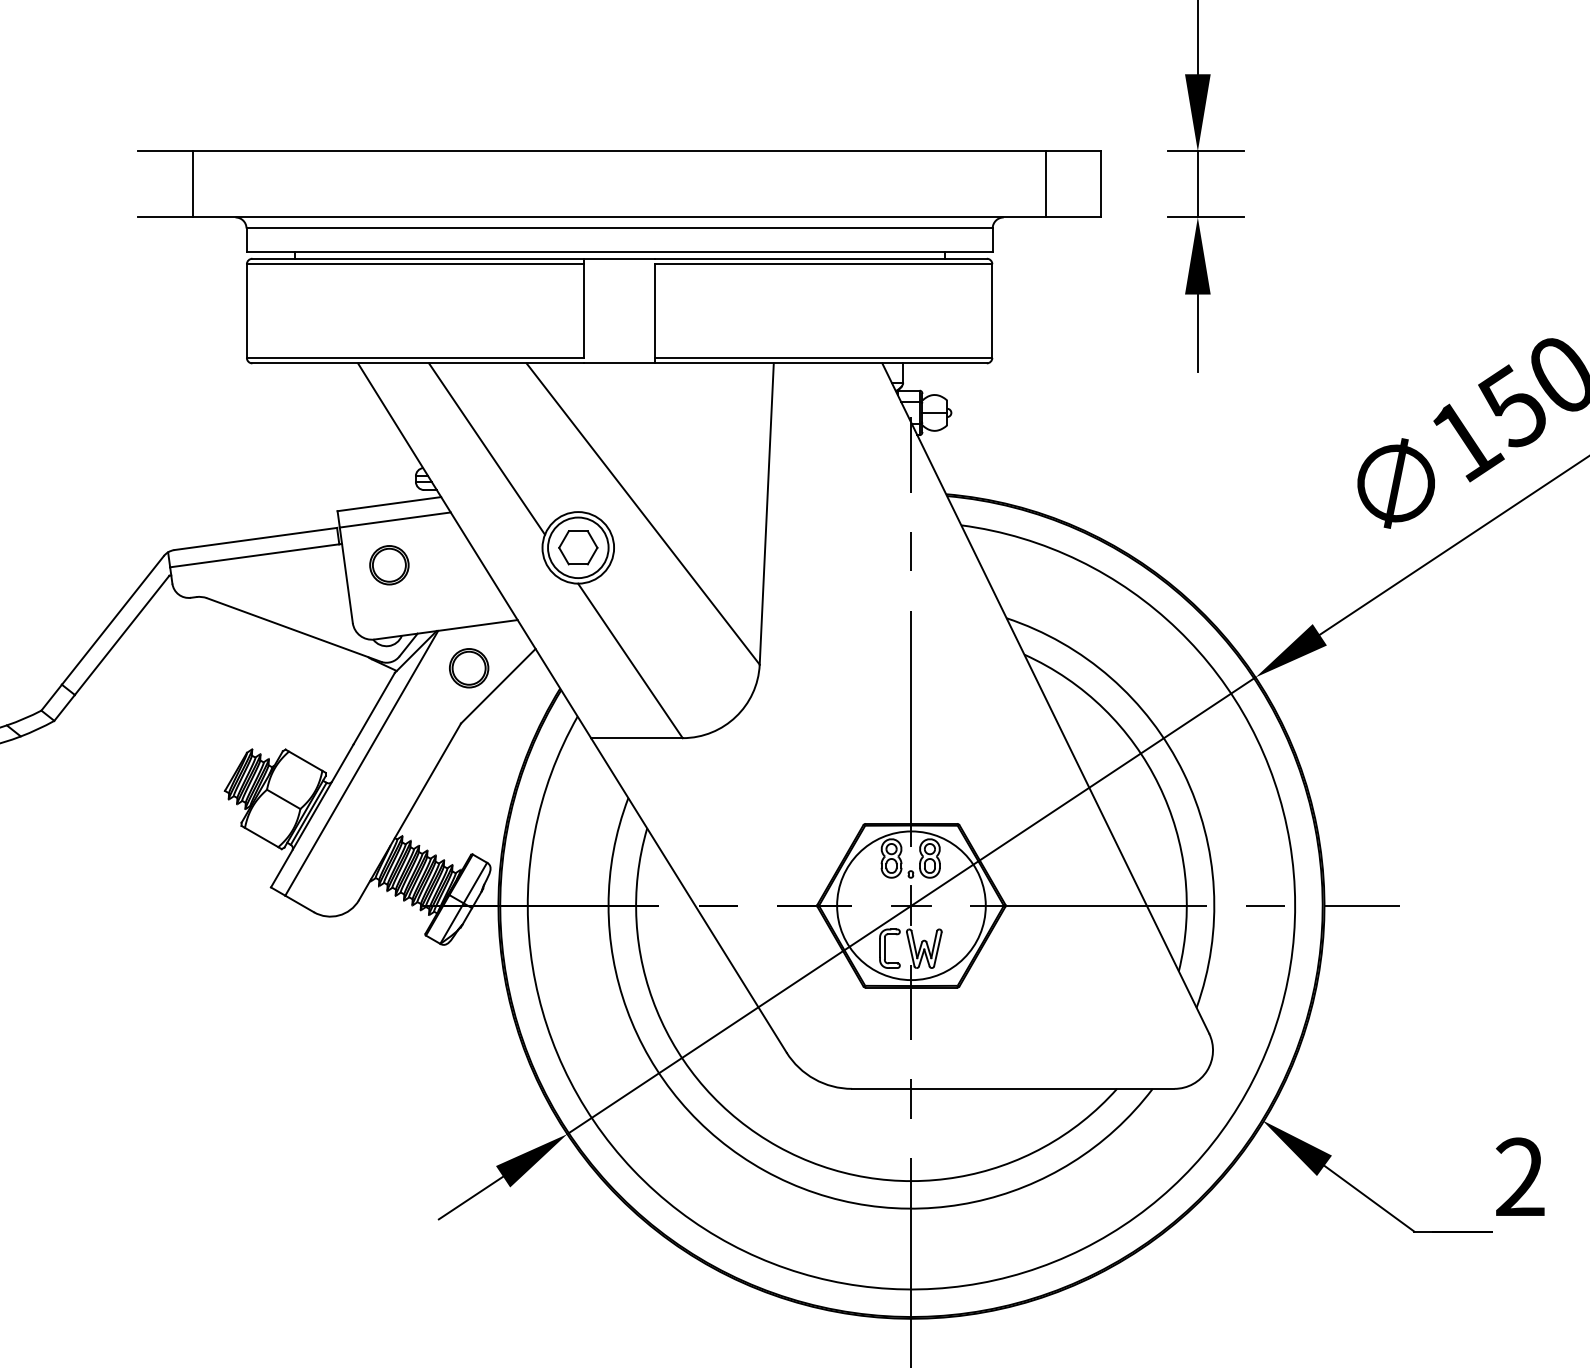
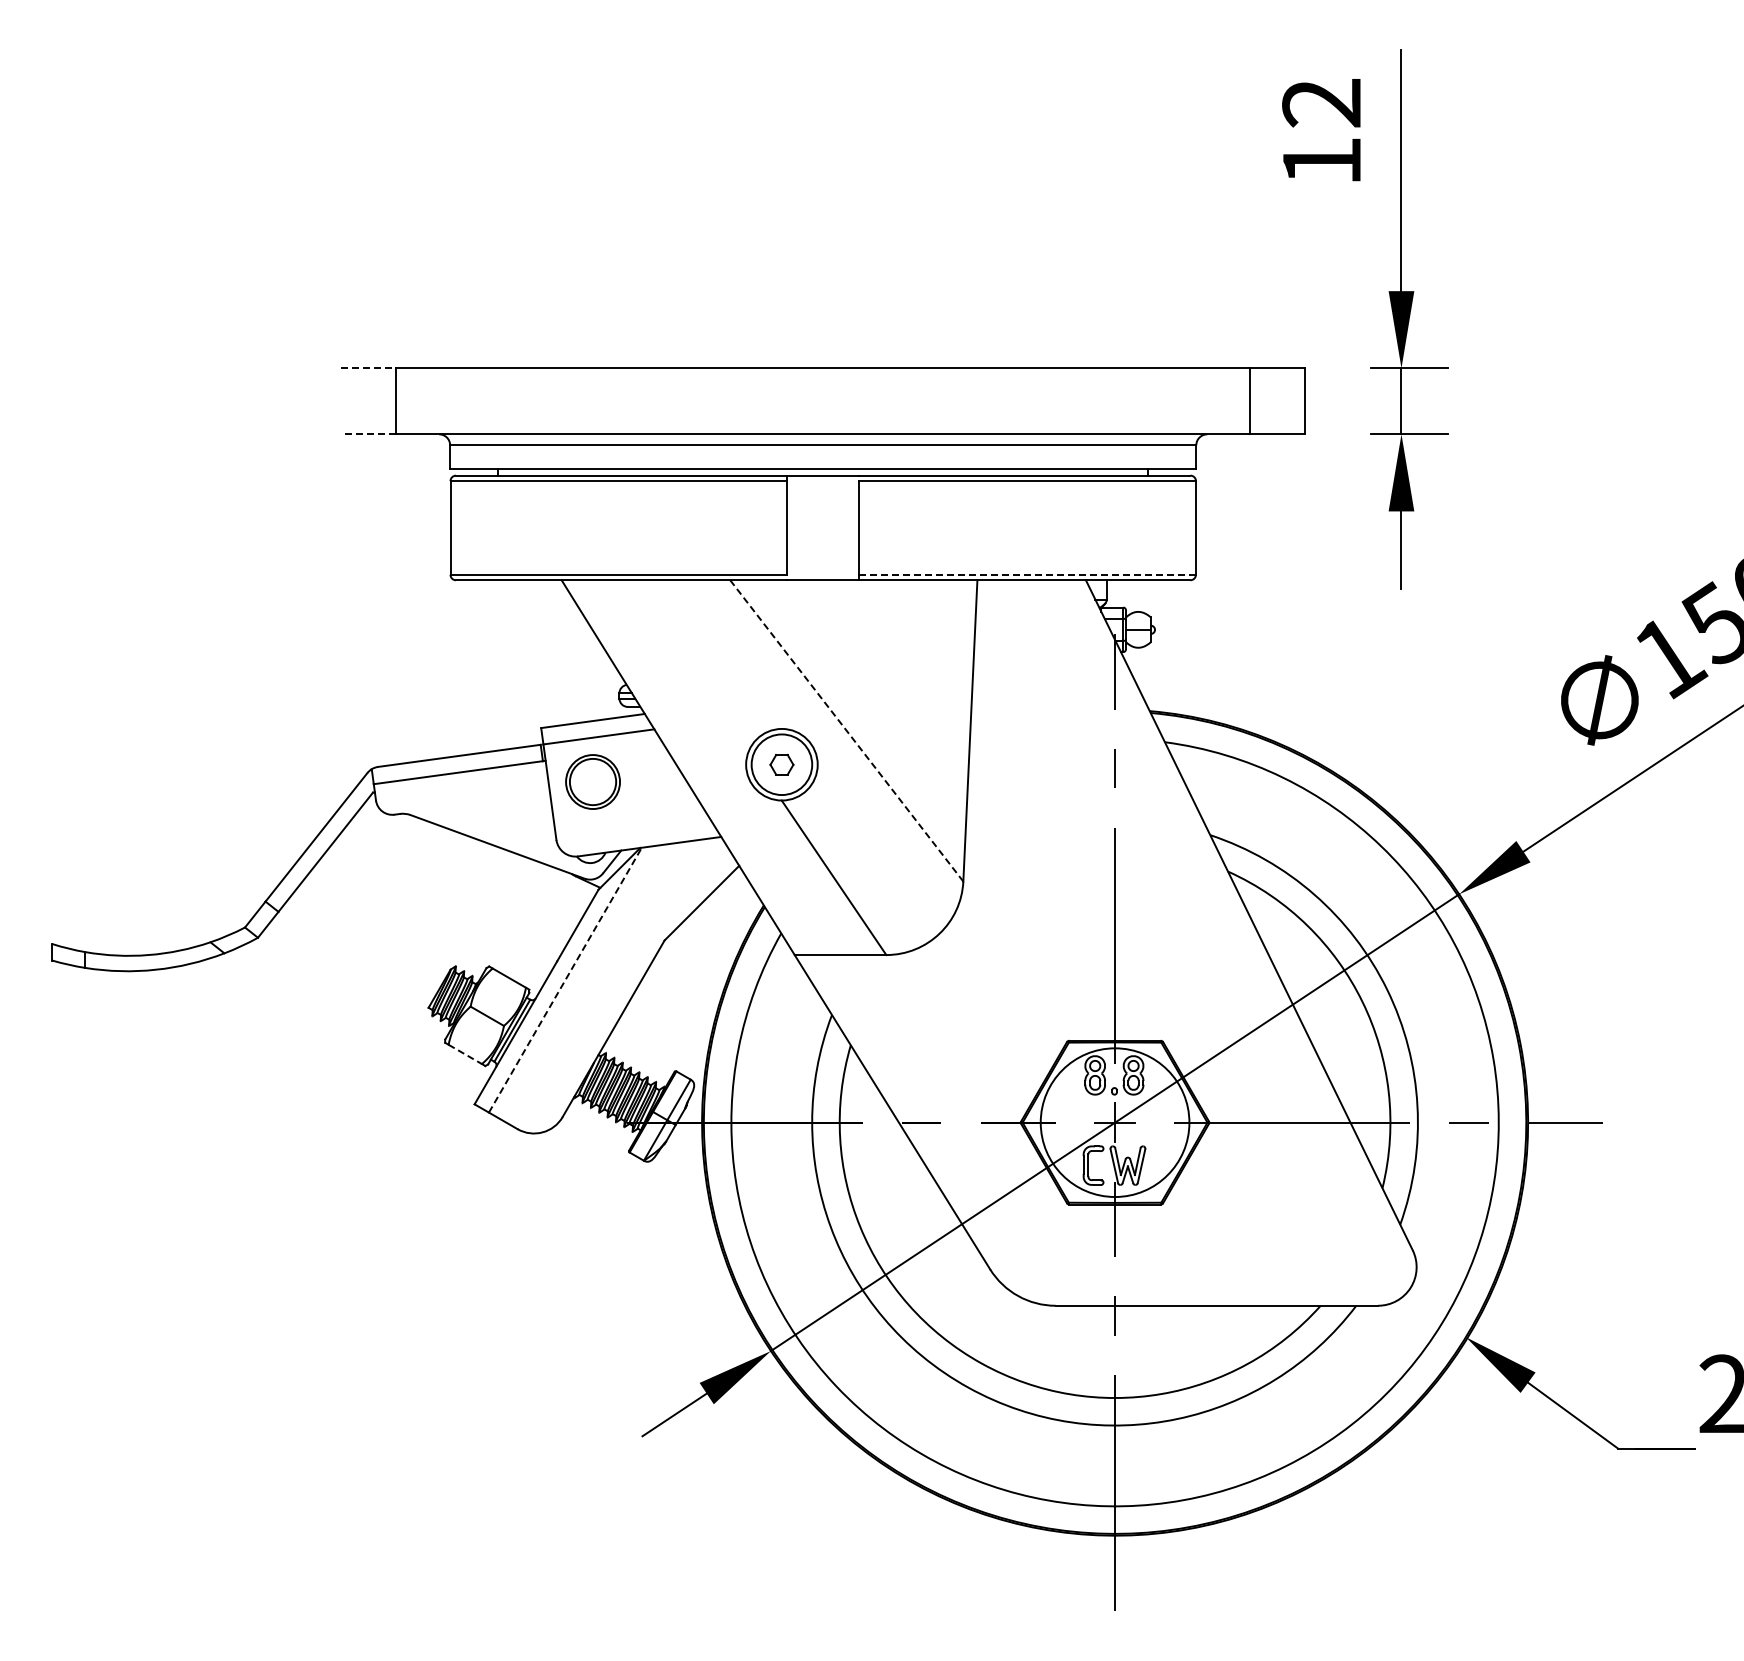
line: (164, 151) -> (368, 368), solid -> dashed
line: (164, 217) -> (368, 434), solid -> dashed
line: (823, 357) -> (1027, 574), solid -> dashed
line: (486, 448) -> (690, 665), removed
line: (643, 514) -> (847, 731), solid -> dashed
part: (577, 547) -> (781, 764), size x0.6
part: (388, 565) -> (592, 782), size x1.4
part: (468, 668) -> (672, 885), removed
line: (361, 763) -> (565, 980), solid -> dashed
line: (261, 837) -> (465, 1054), solid -> dashed

